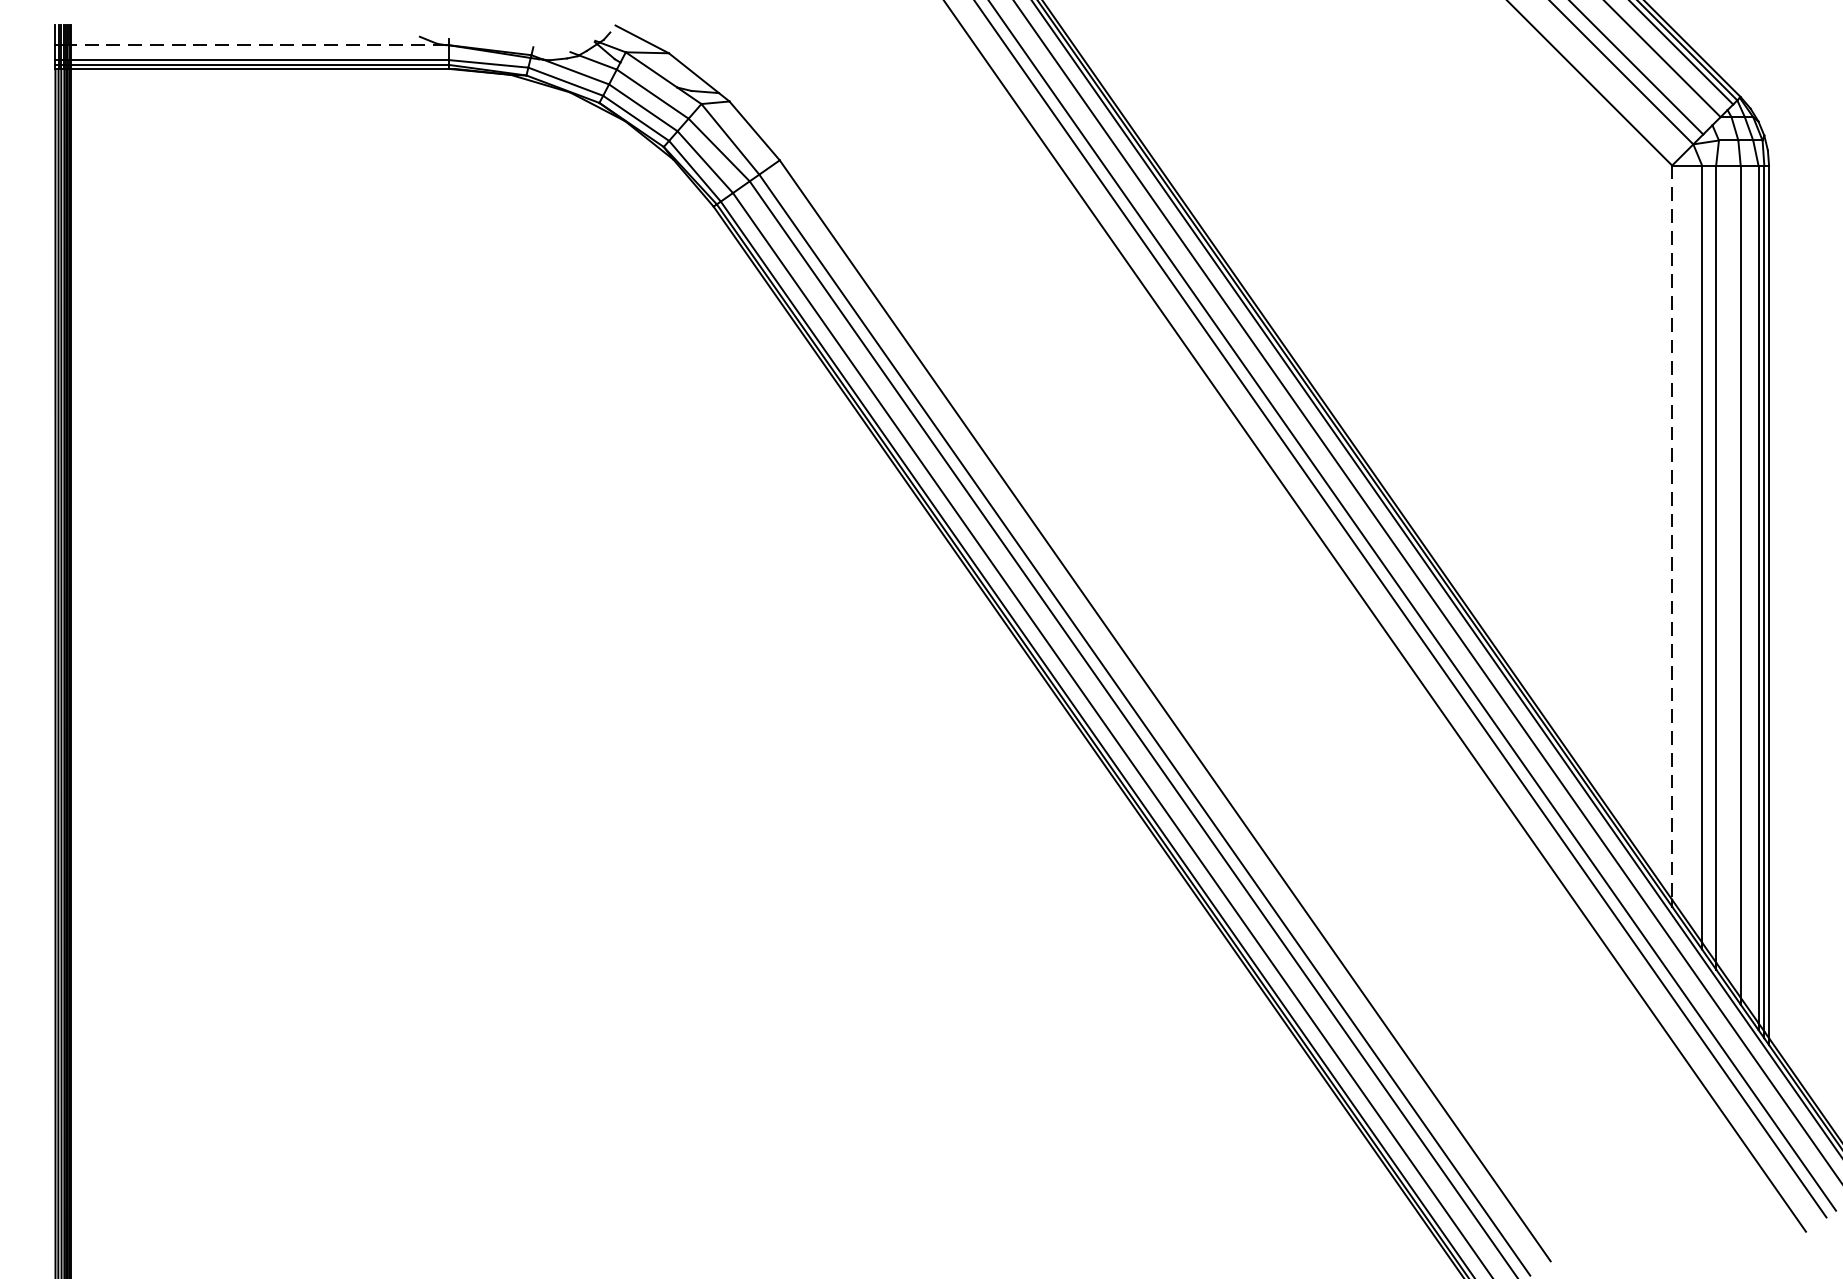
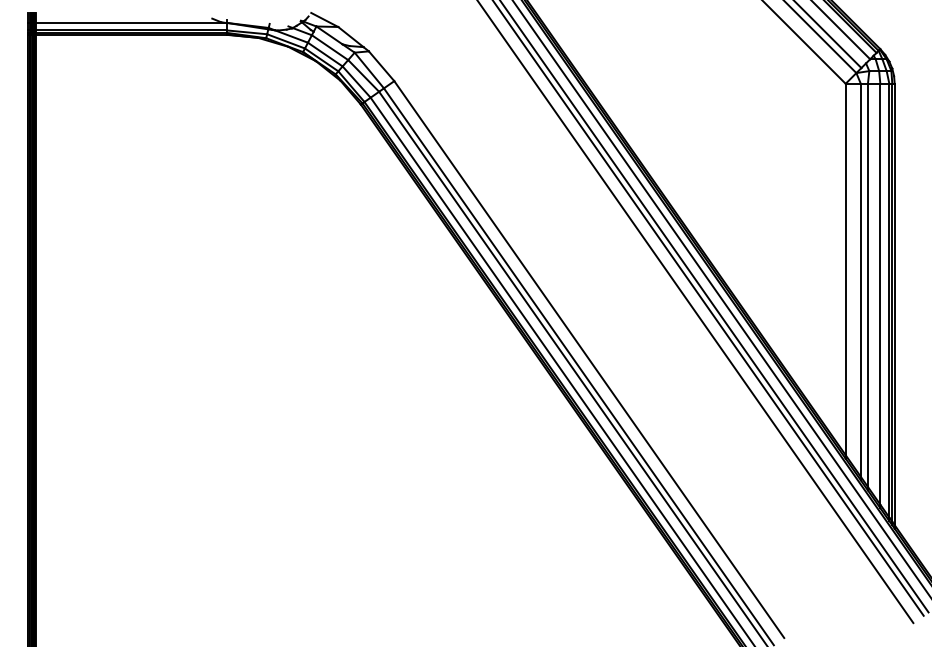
line: (258, 44) -> (130, 22), dashed -> solid
line: (1671, 532) -> (845, 269), dashed -> solid

